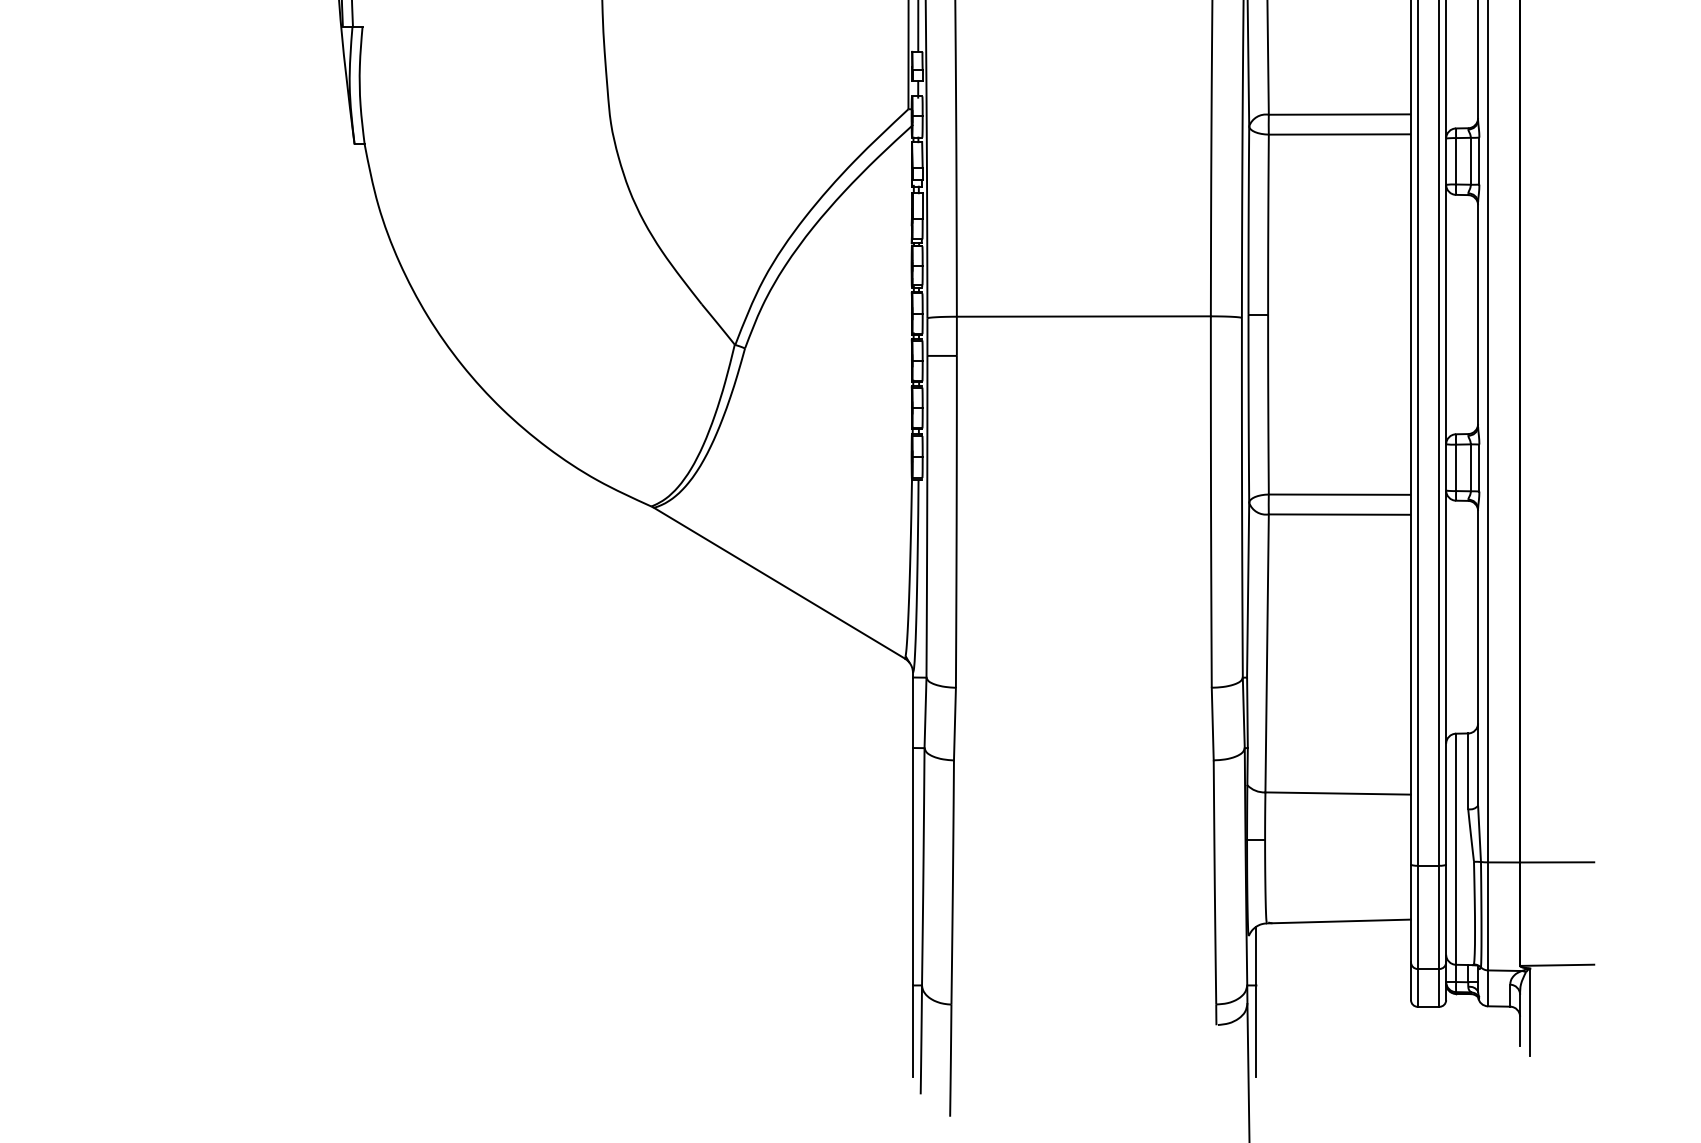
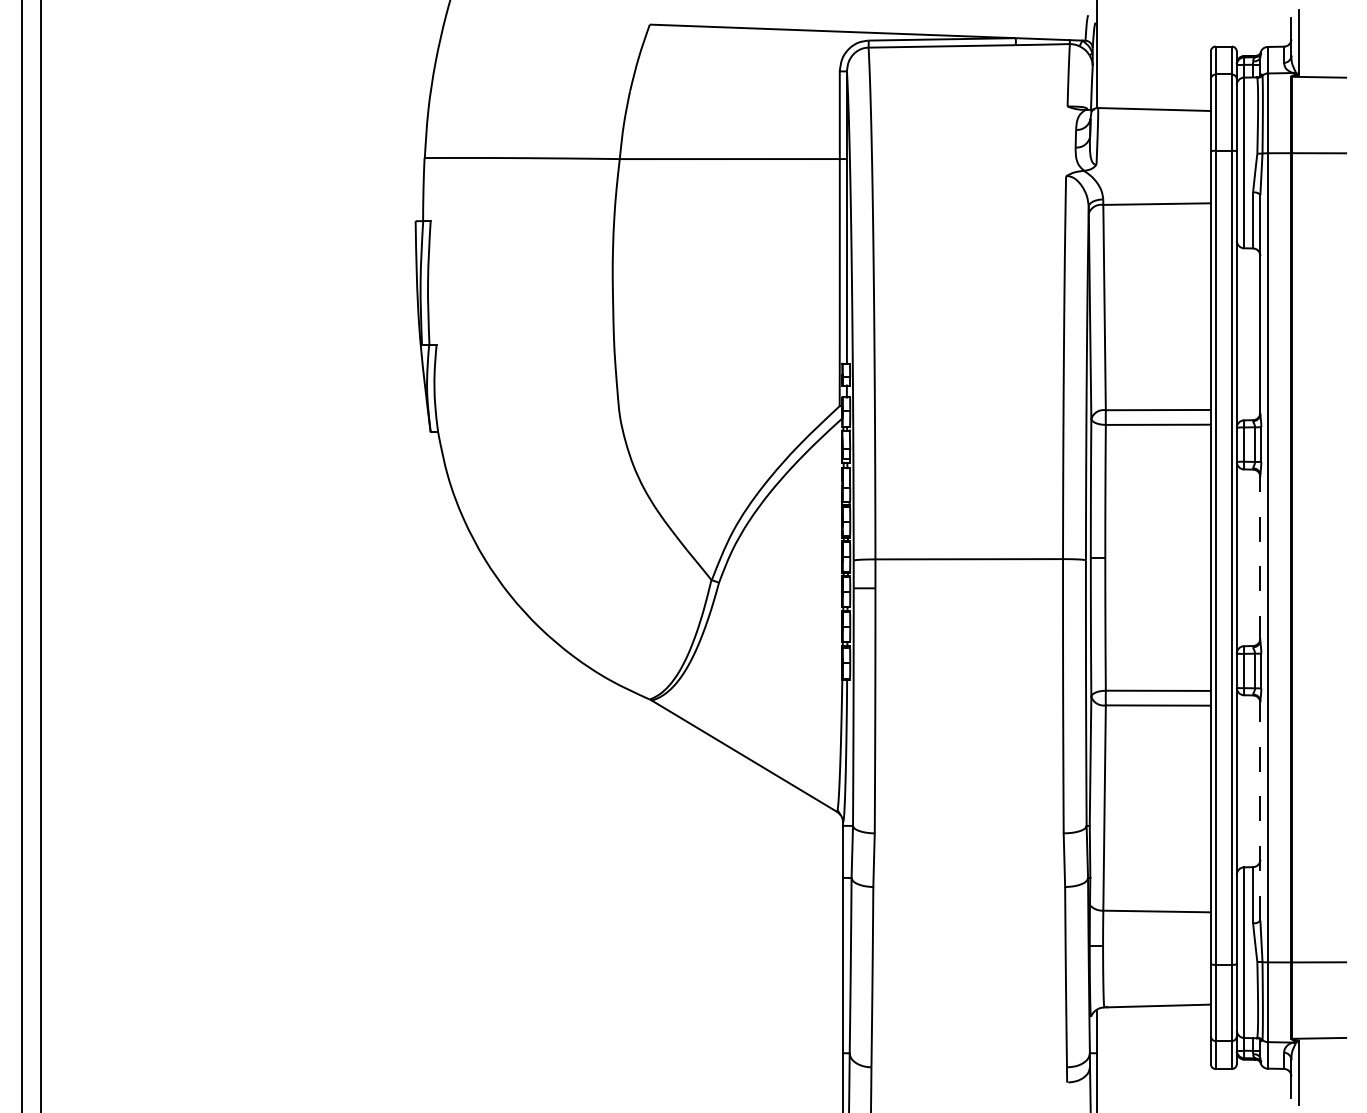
line: (1478, 314) -> (1260, 557), solid -> dashed
line: (1478, 656) -> (1260, 810), solid -> dashed

